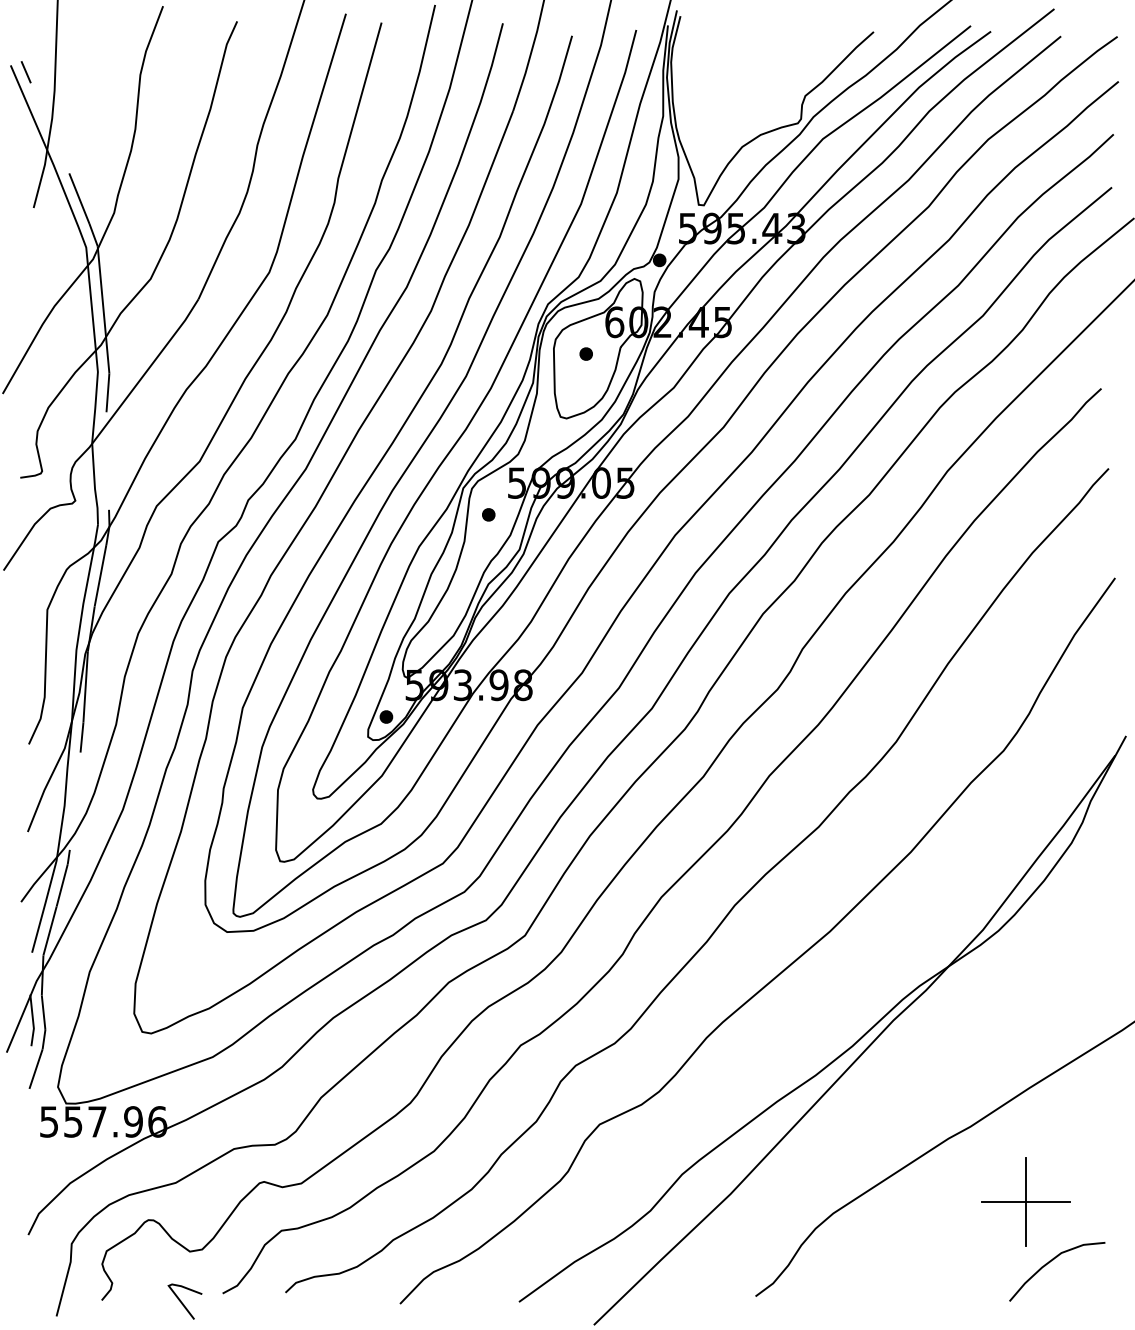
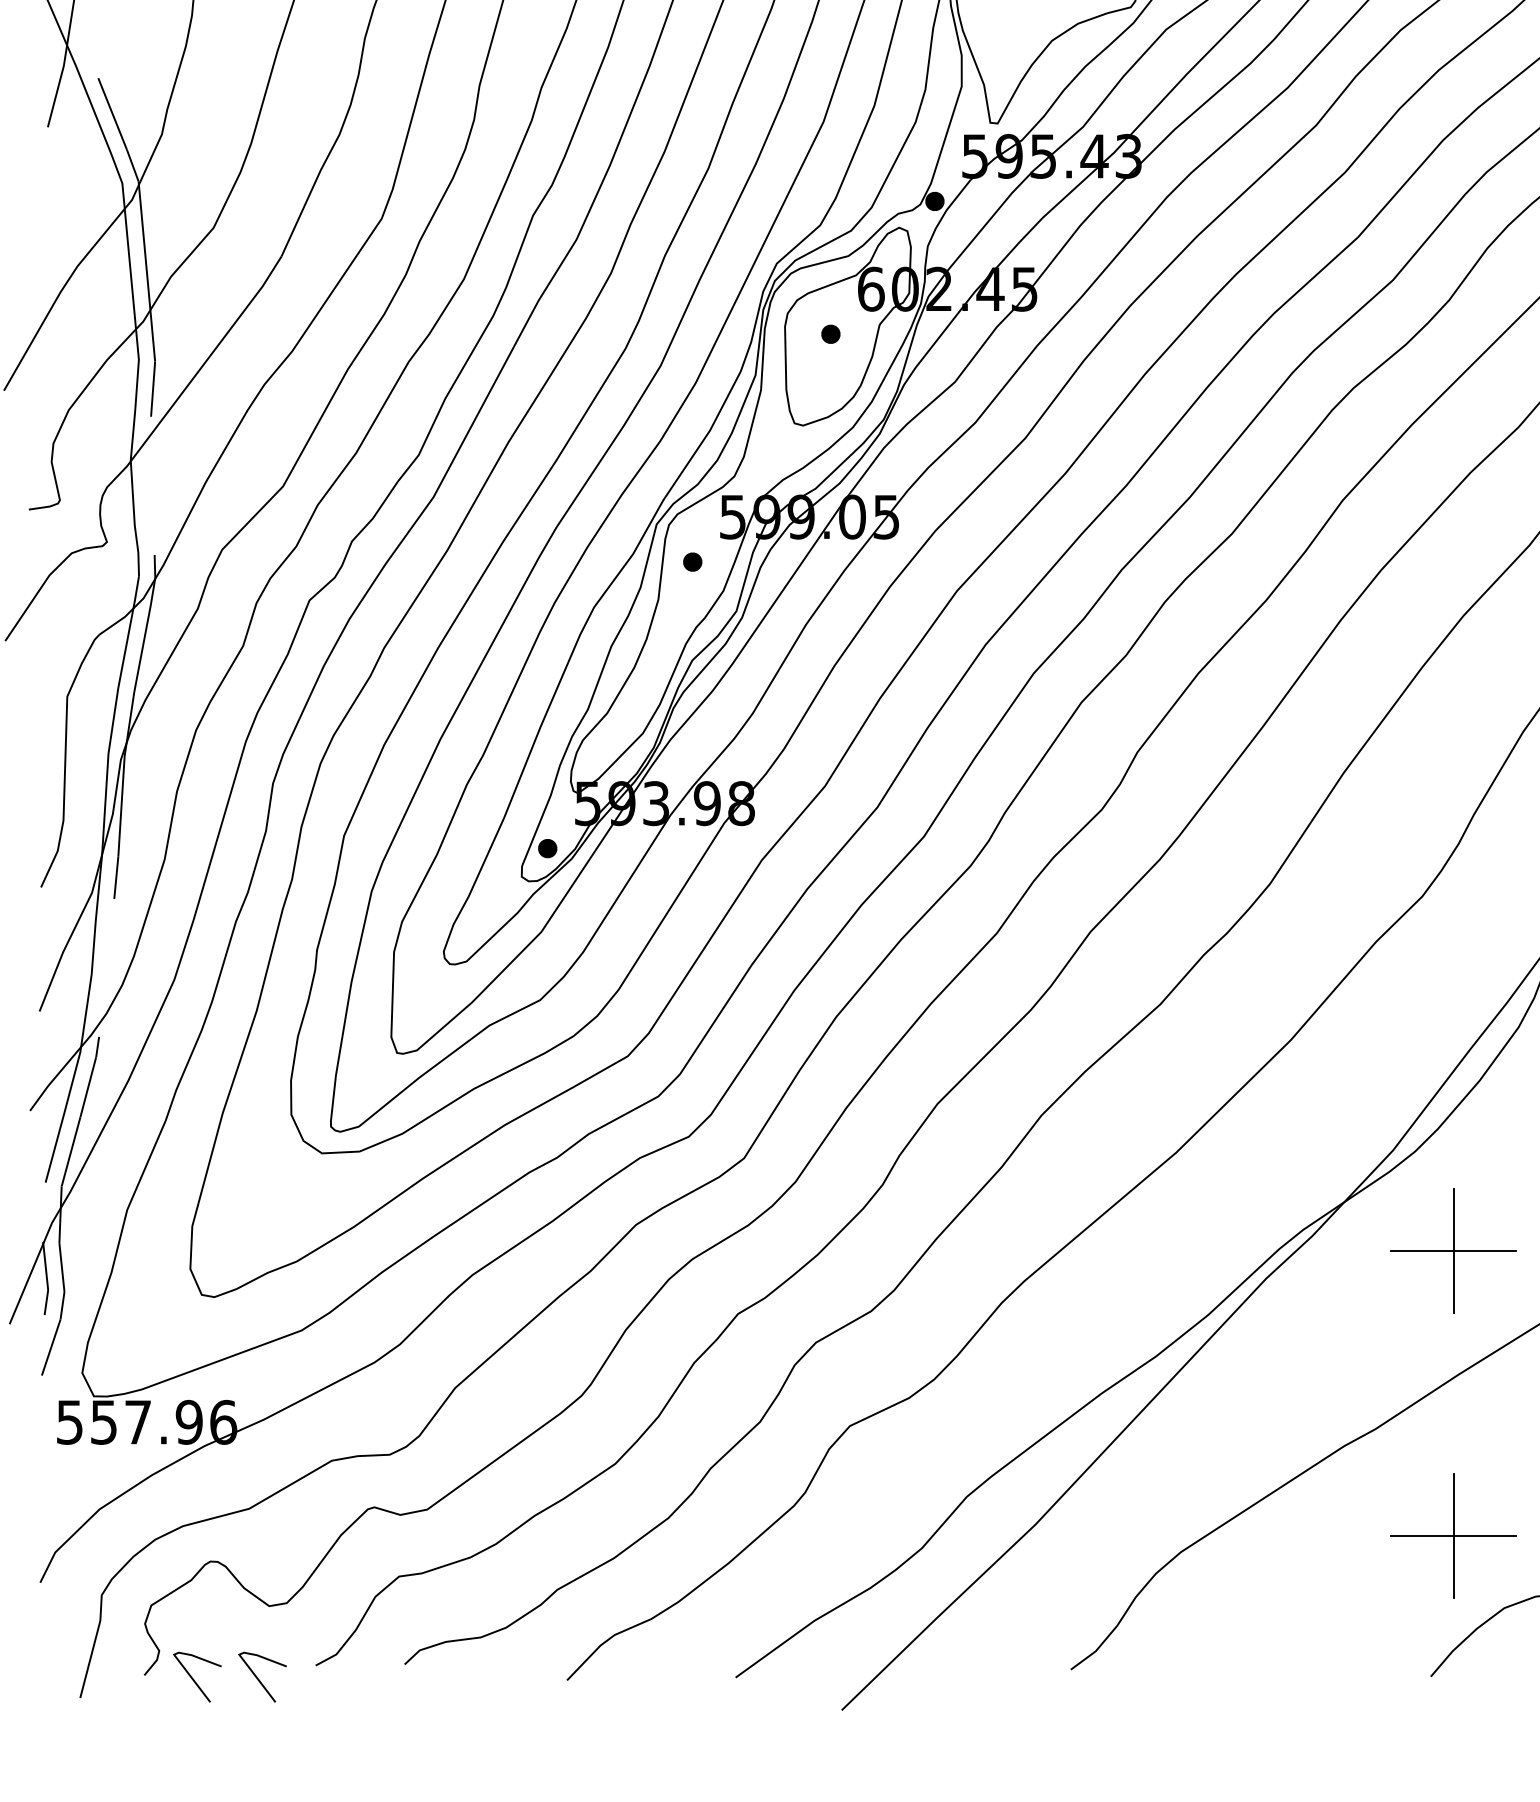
part: (1025, 1000) -> (1453, 1250), added
line: (136, 1302) -> (193, 1678), added

